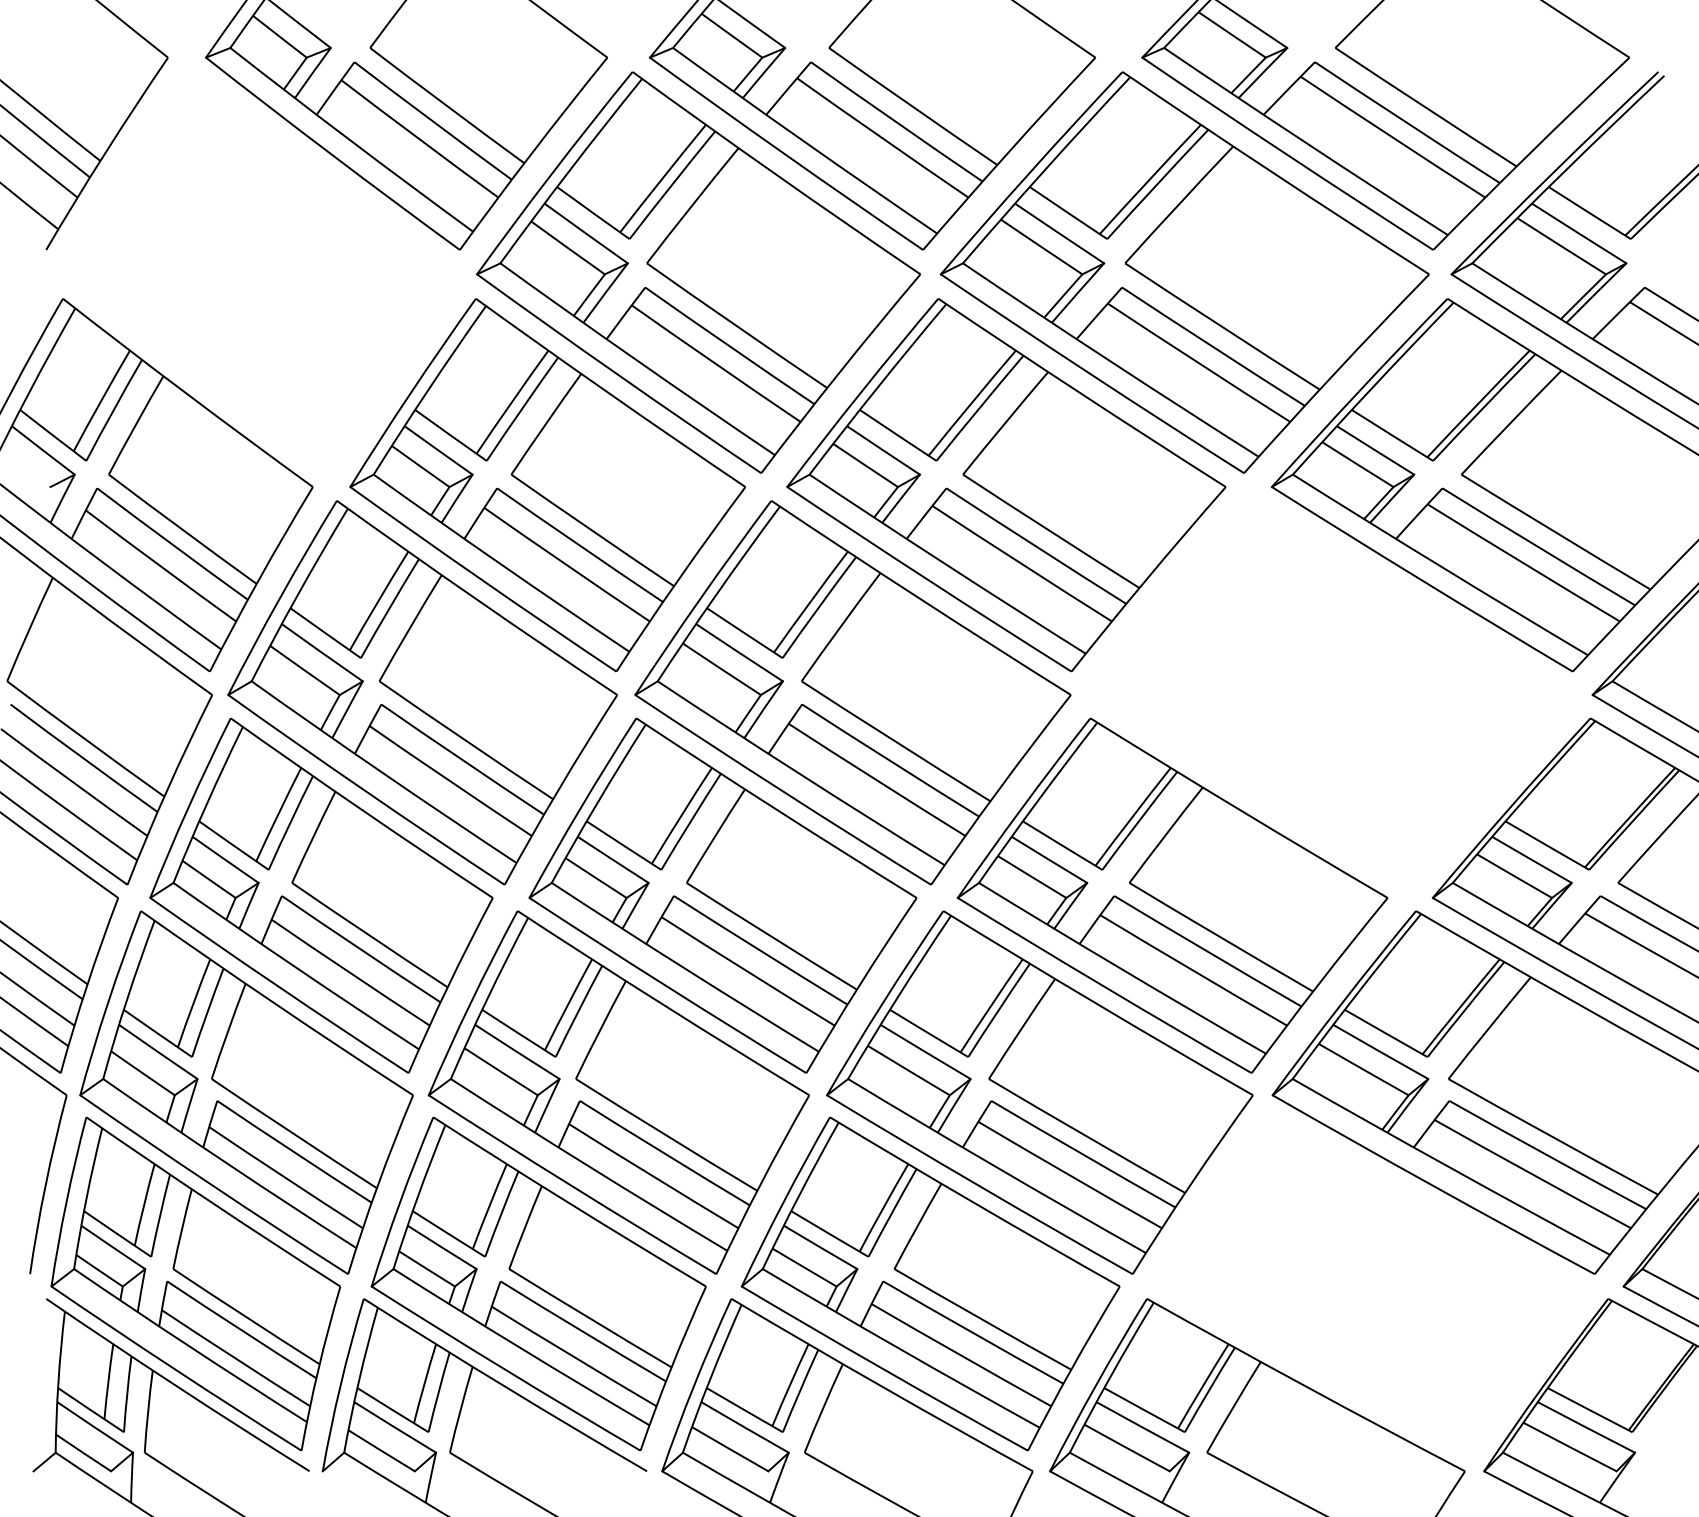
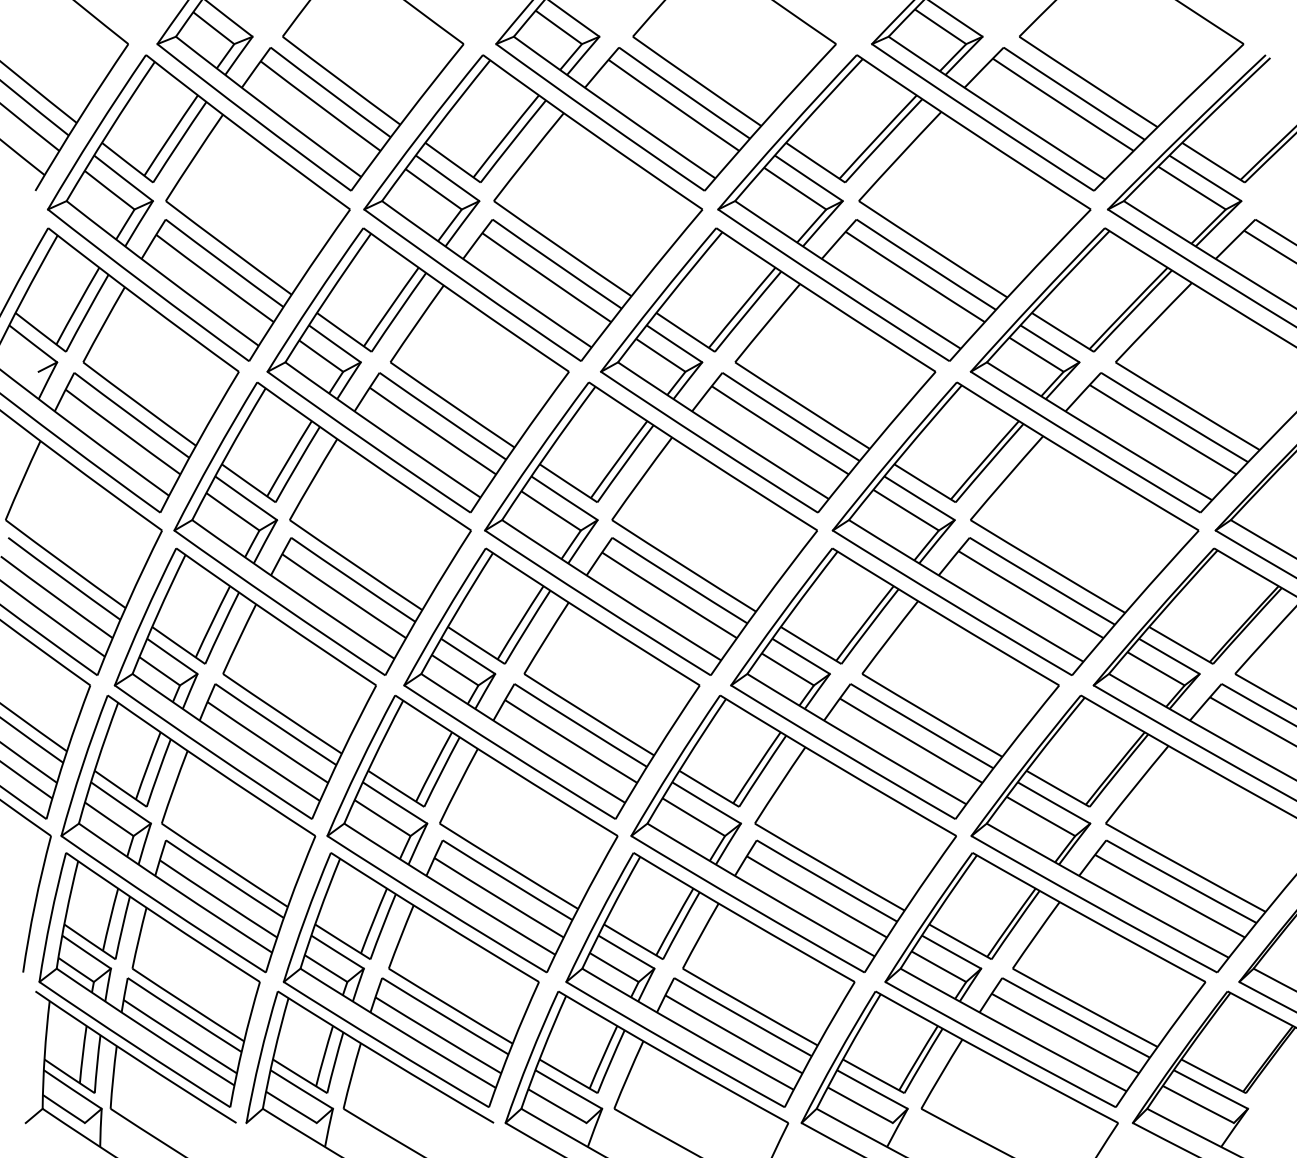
part: (260, 272) -> (198, 208), added
part: (1330, 692) -> (1015, 528), added
part: (1368, 1283) -> (1044, 979), added

